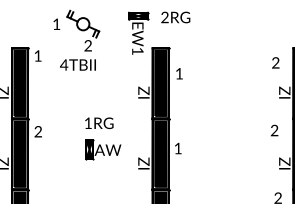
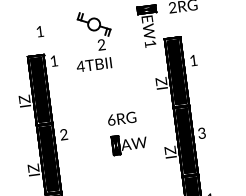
text: (56, 23) -> (39, 30), moved
text: (88, 122) -> (111, 119), 1RG -> 6RG
text: (177, 148) -> (201, 133), 1 -> 3

